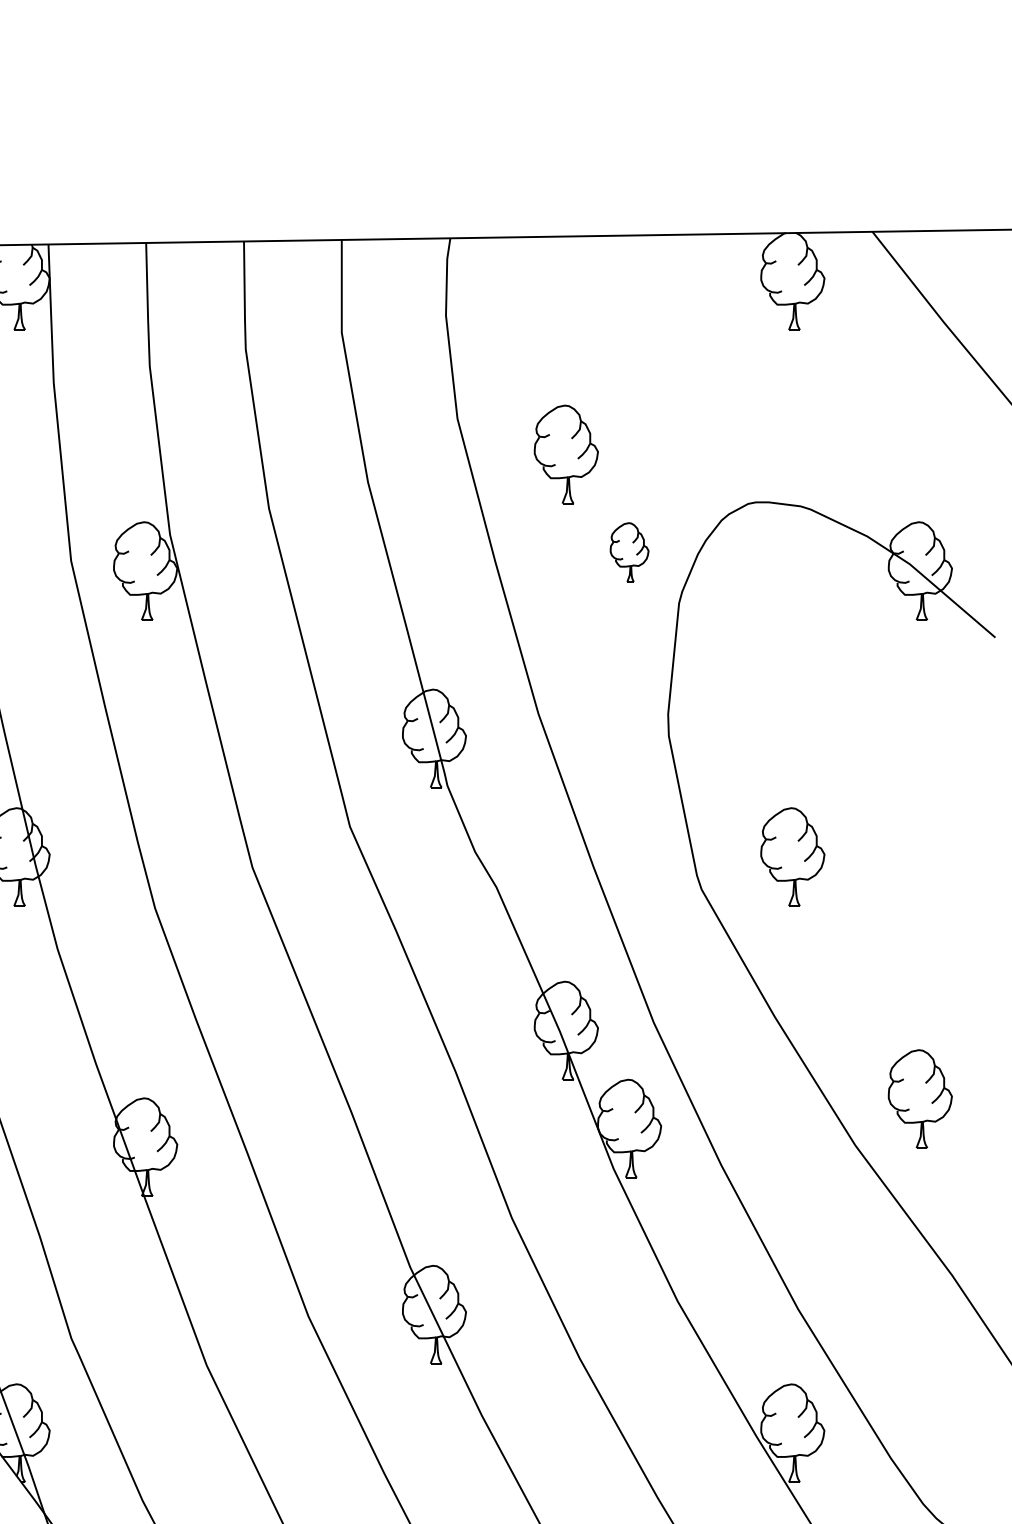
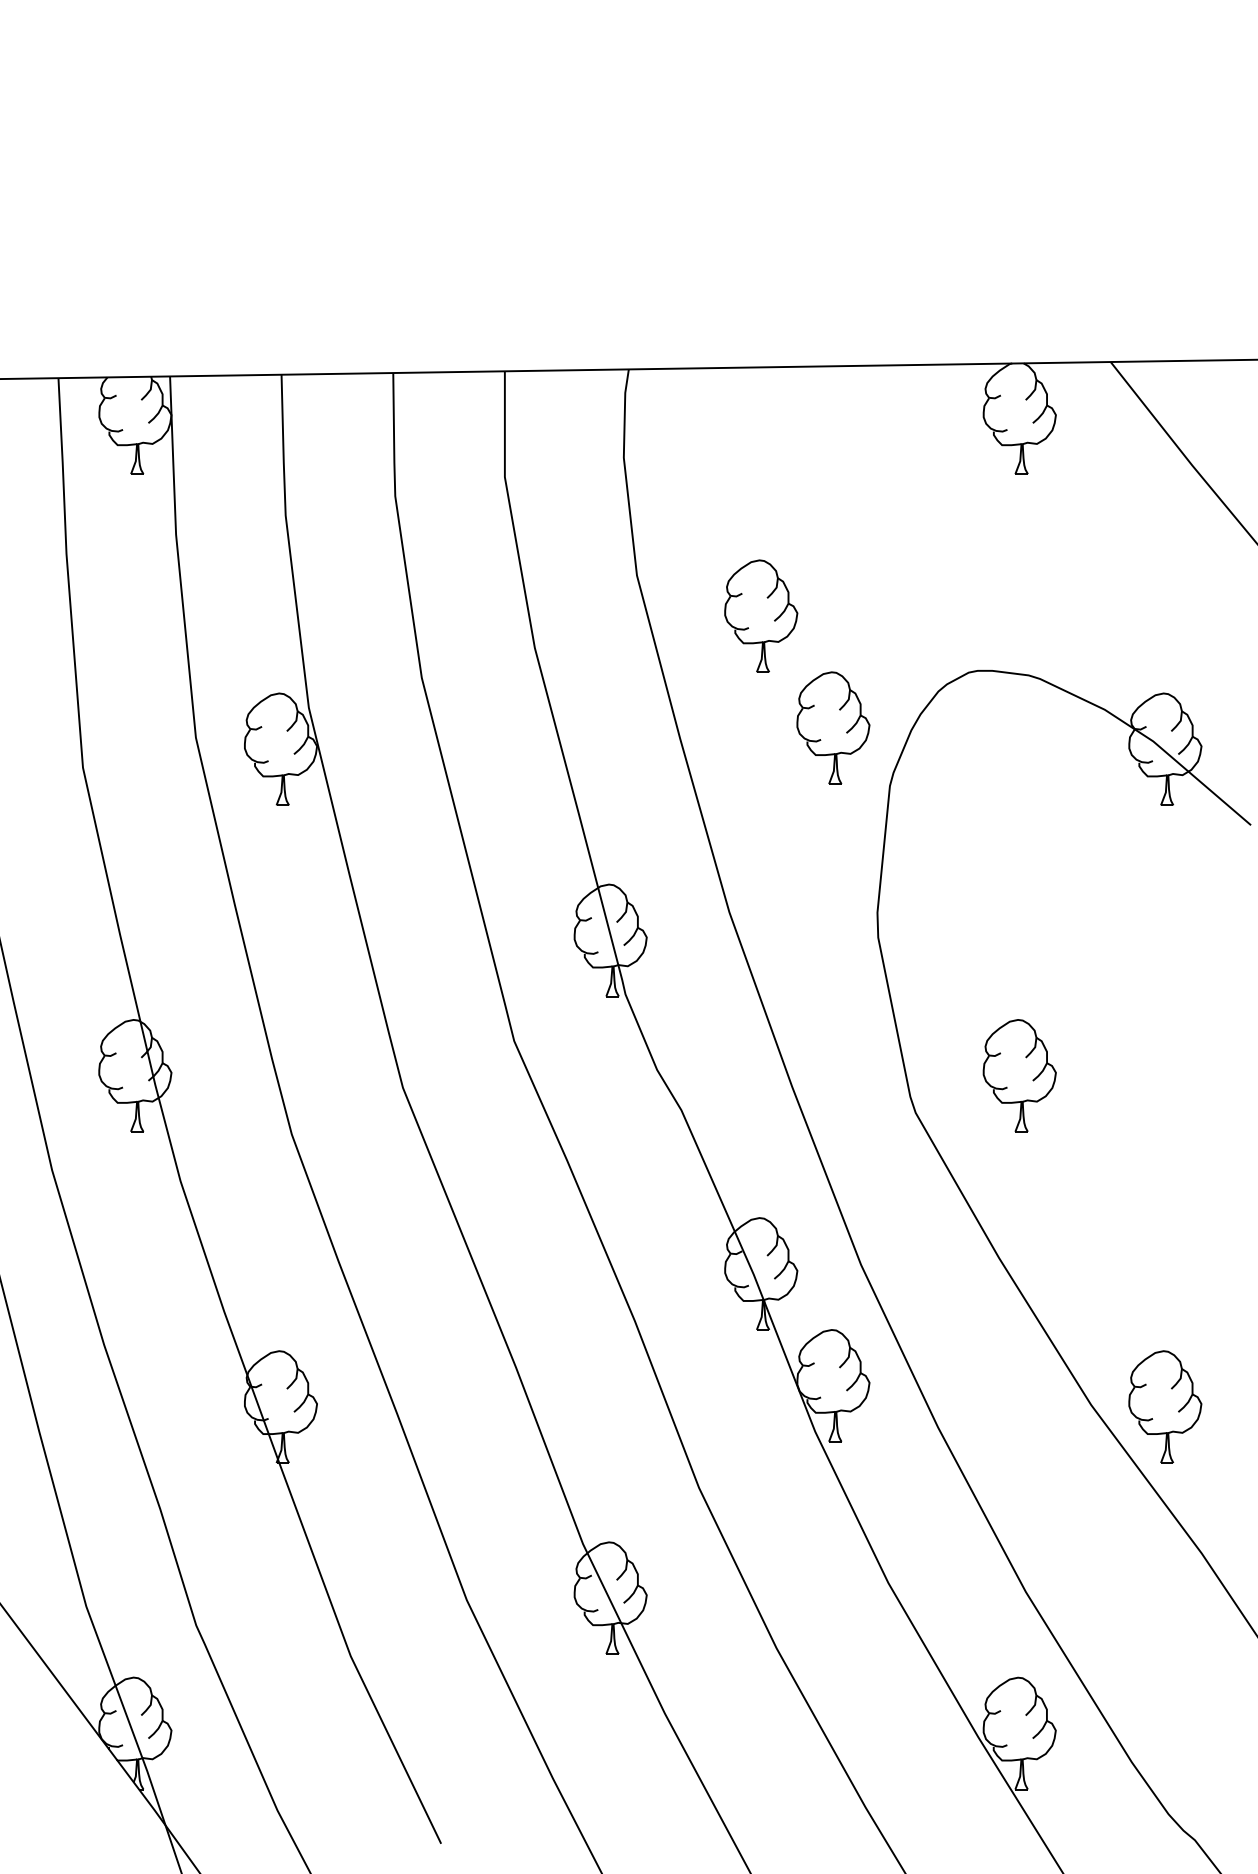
part: (629, 551) -> (833, 727), size x1.67
part: (920, 1098) -> (1165, 1406), moved

